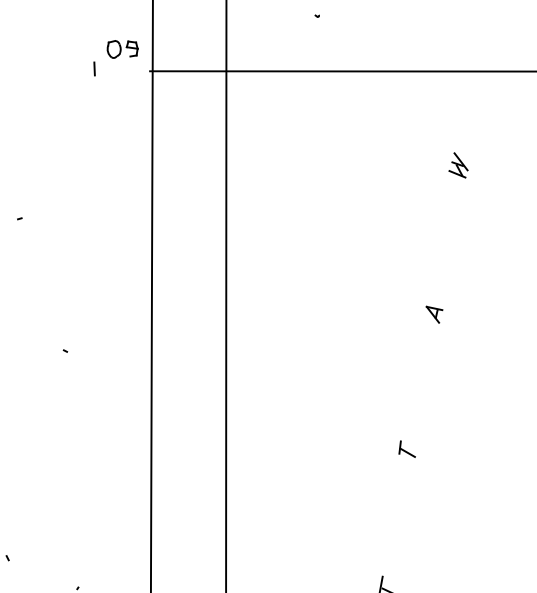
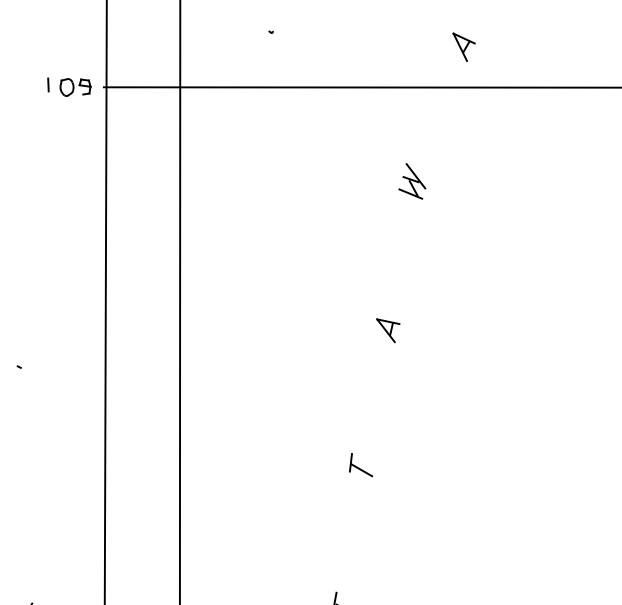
part: (509, 30) -> (463, 46), added
part: (122, 49) -> (75, 87), moved
part: (458, 165) -> (412, 181), size x1.43
part: (434, 314) -> (388, 330), size x1.43
part: (406, 449) -> (360, 465), size x1.43

